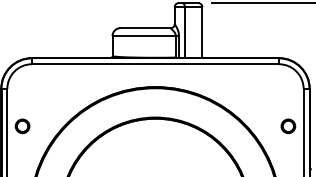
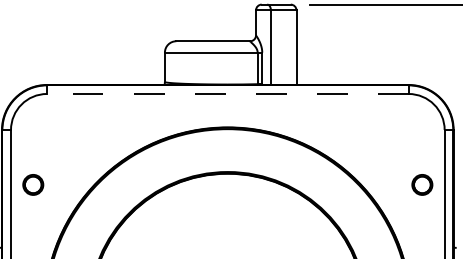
line: (155, 64) -> (227, 94), solid -> dashed

